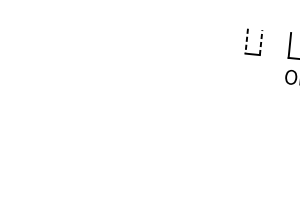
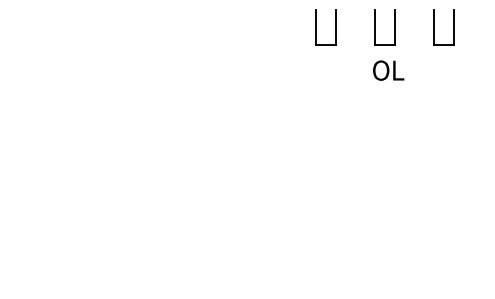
line: (246, 41) -> (315, 27), dashed -> solid
line: (261, 42) -> (335, 27), dashed -> solid

